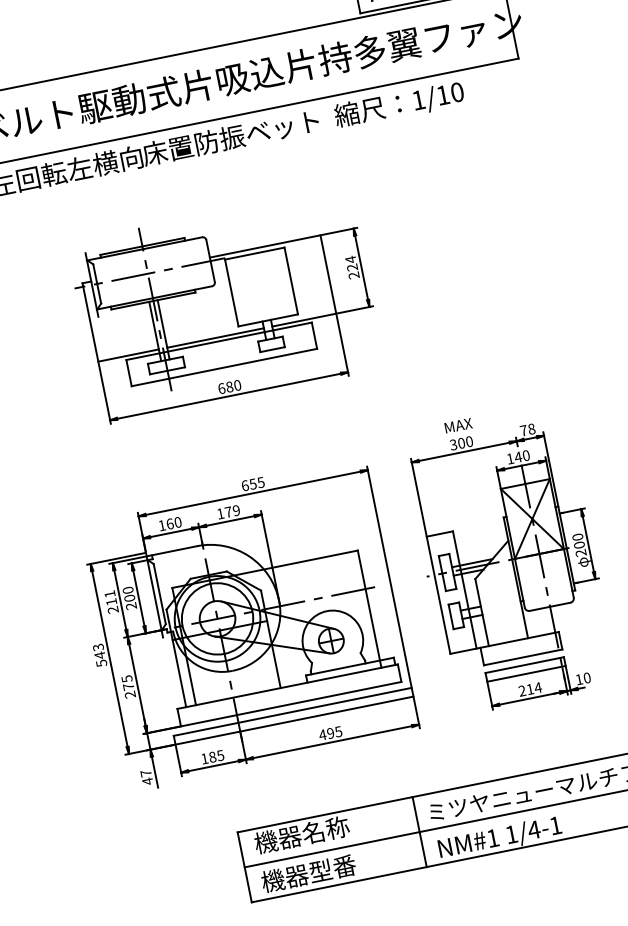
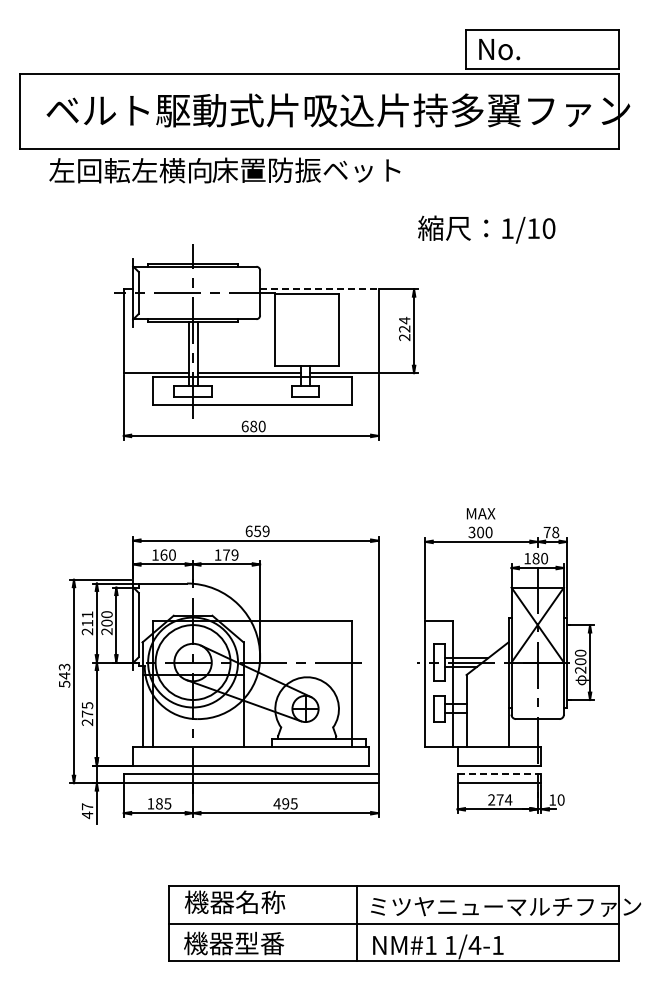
text: (399, 104) -> (486, 229), moved
line: (265, 246) -> (319, 289), solid -> dashed
text: (517, 457) -> (535, 558), 140 -> 180
text: (260, 481) -> (265, 530), 655 -> 659
line: (524, 664) -> (499, 773), solid -> dashed
text: (529, 689) -> (499, 799), 214 -> 274

